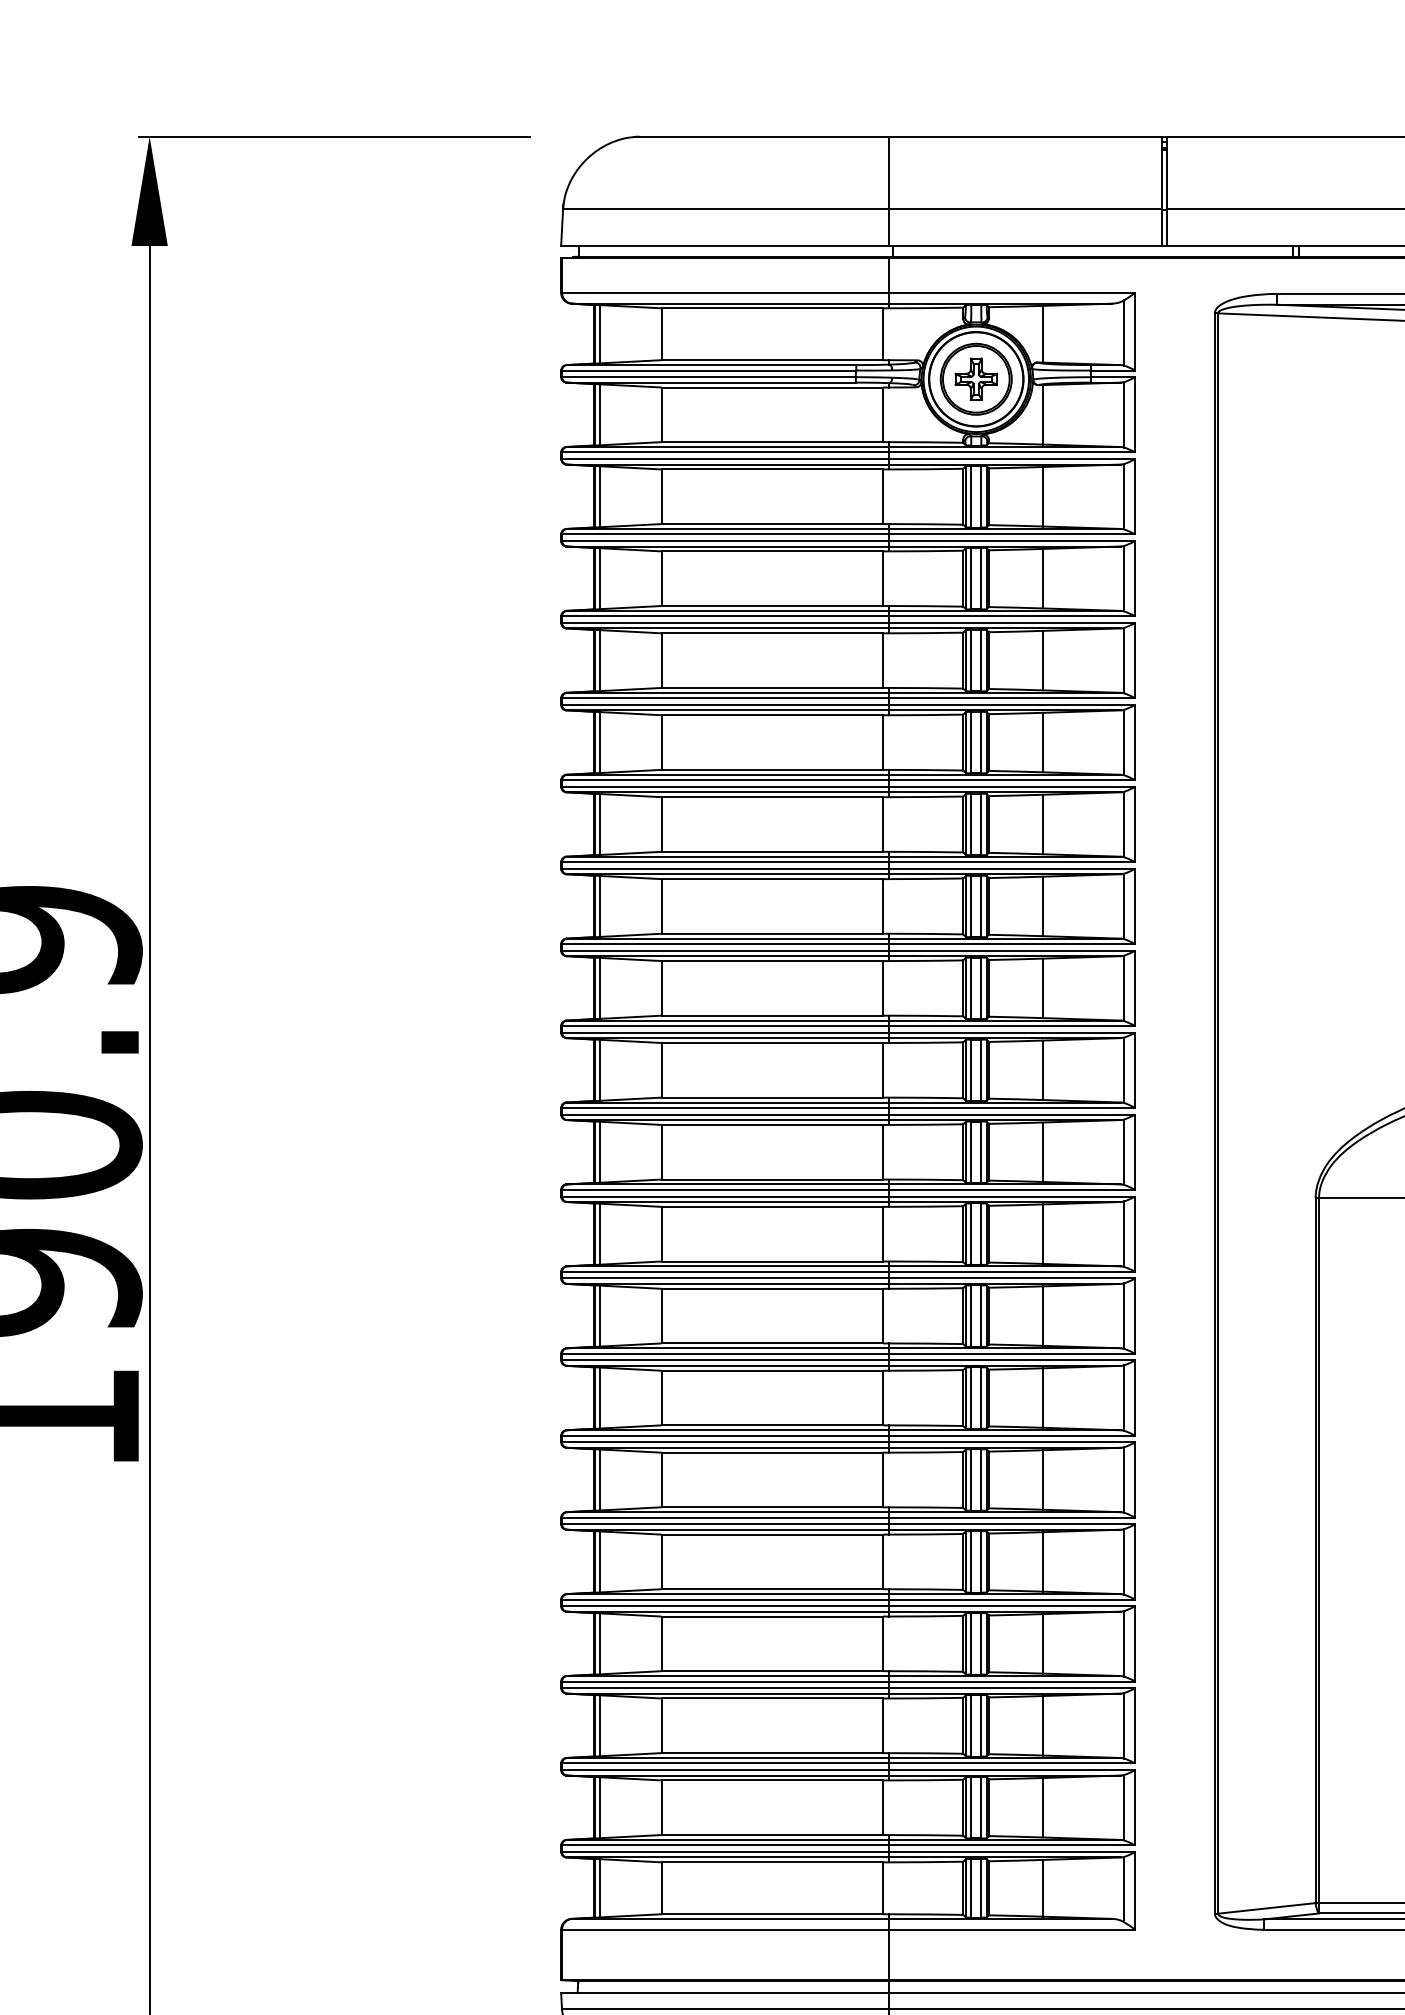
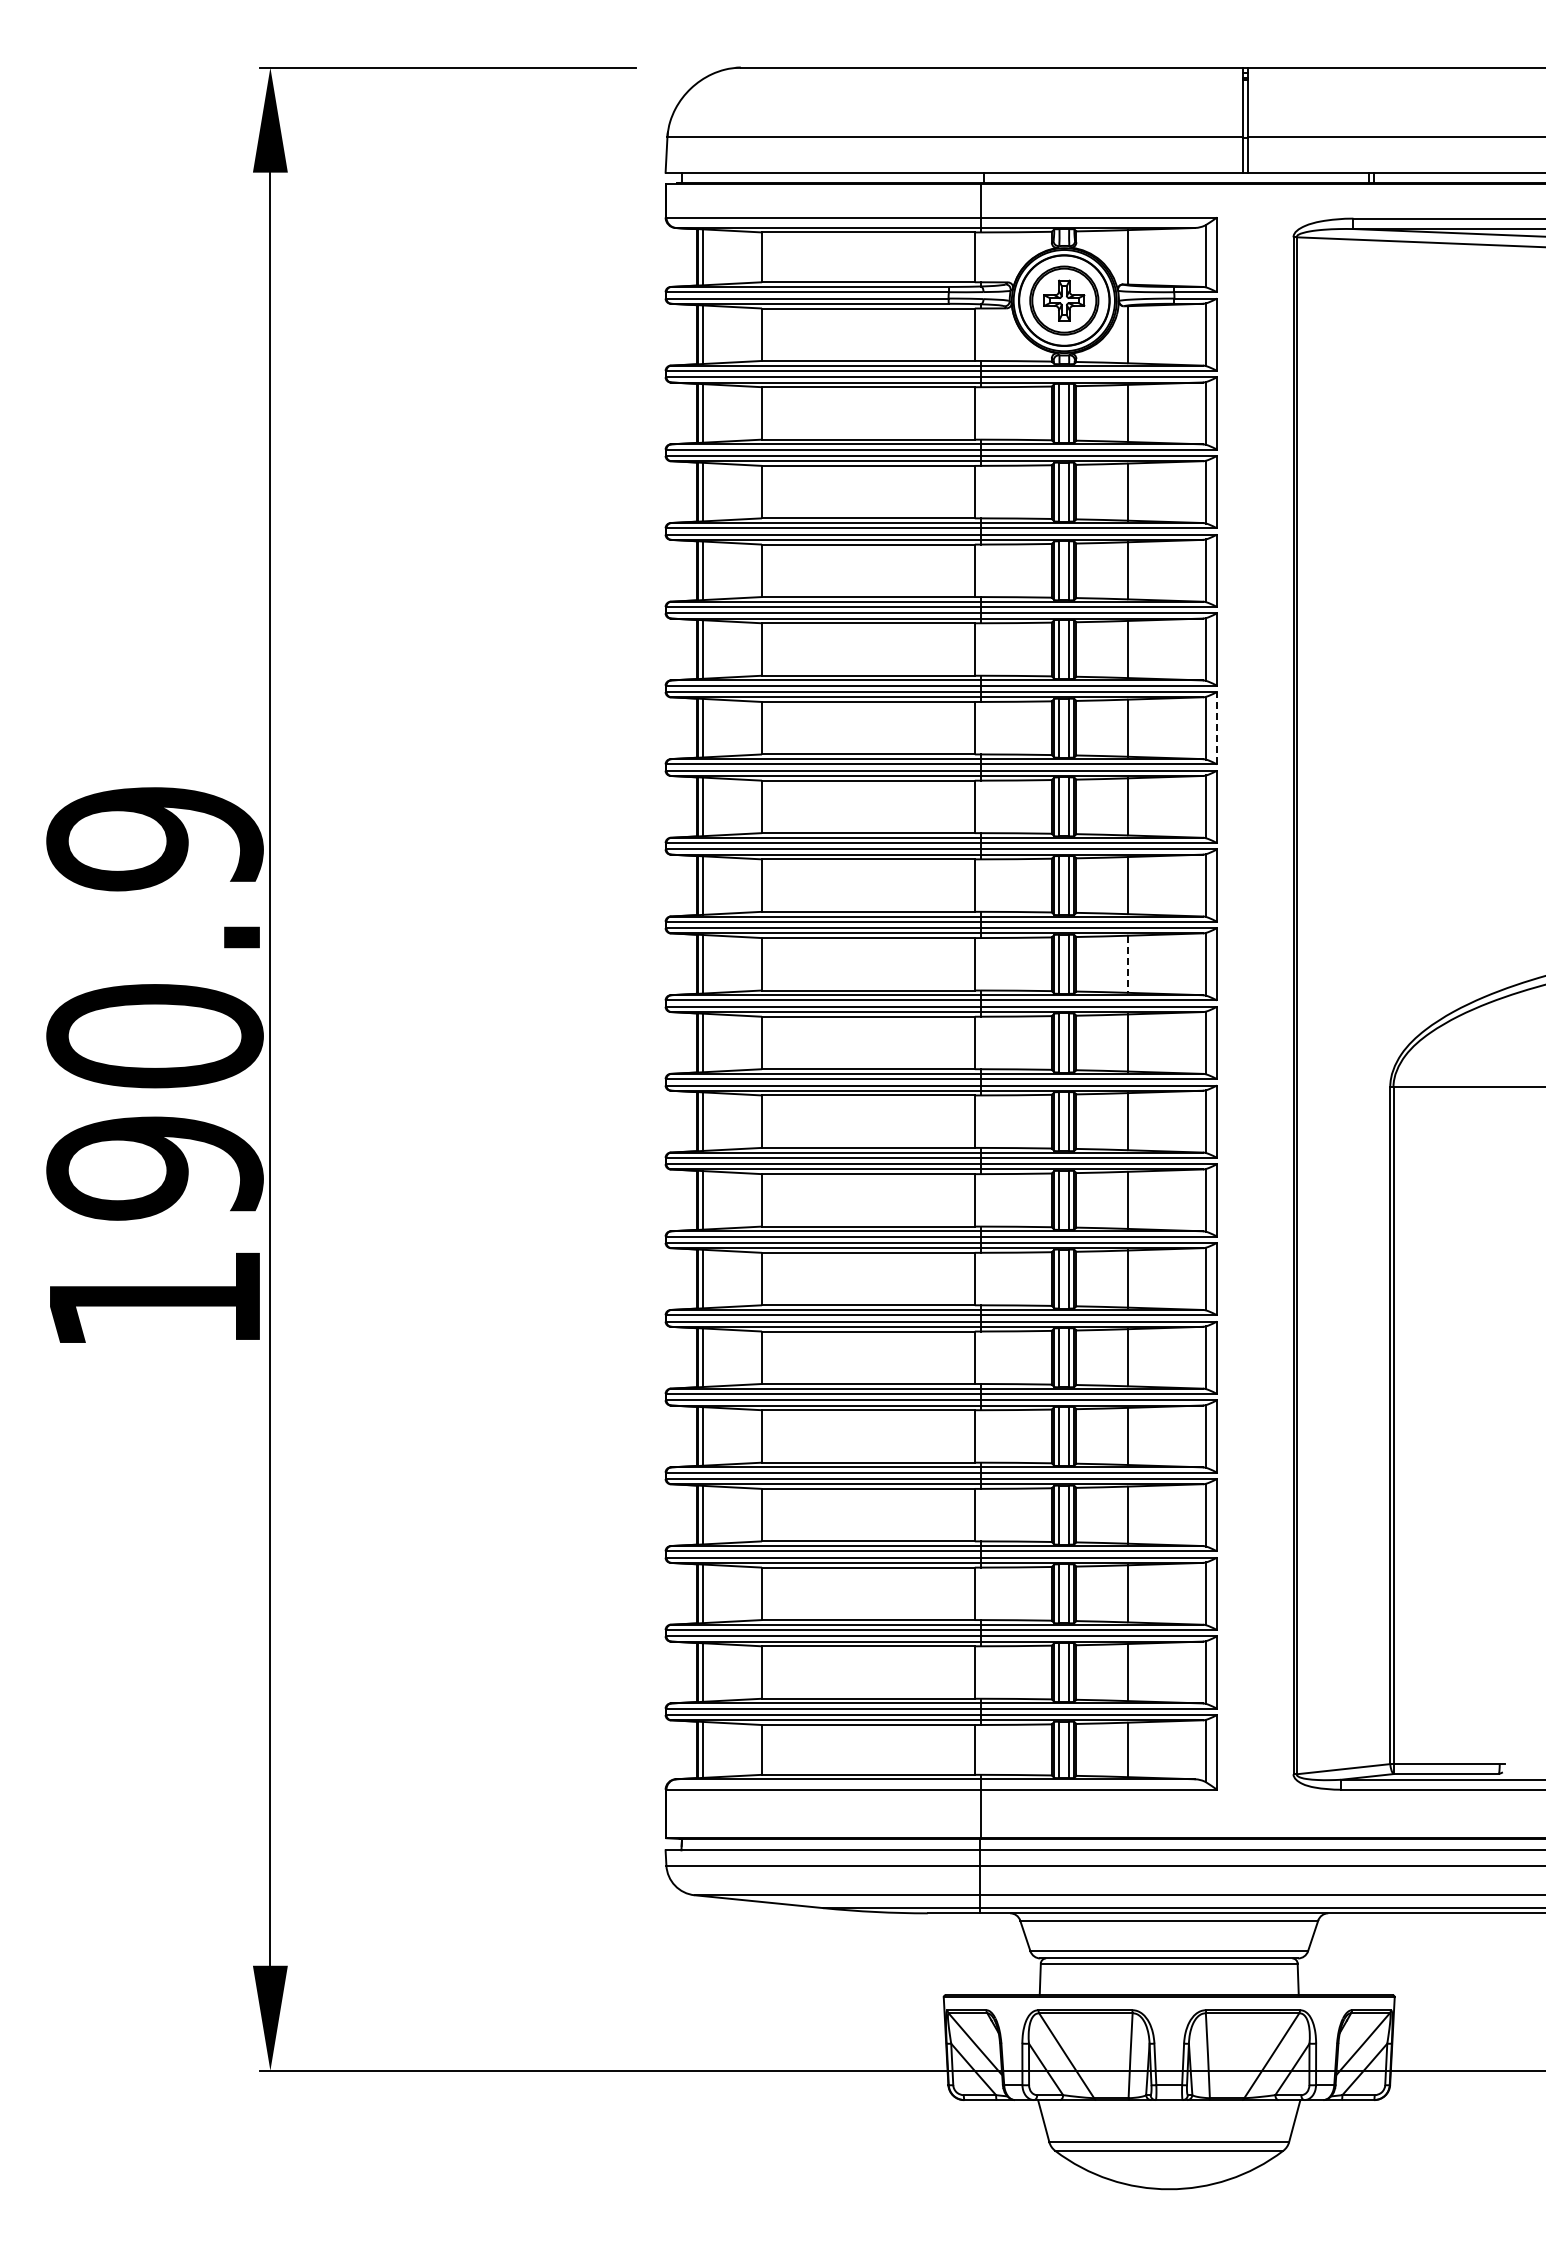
line: (889, 190) -> (980, 119), removed
line: (1135, 823) -> (1217, 727), solid -> dashed
line: (1043, 1070) -> (1128, 964), solid -> dashed

